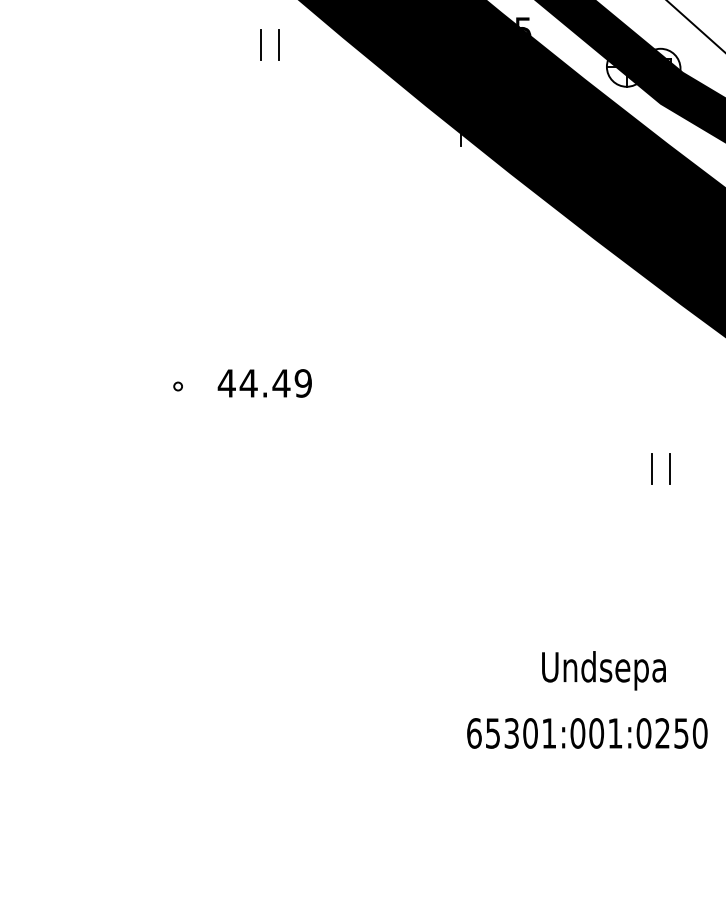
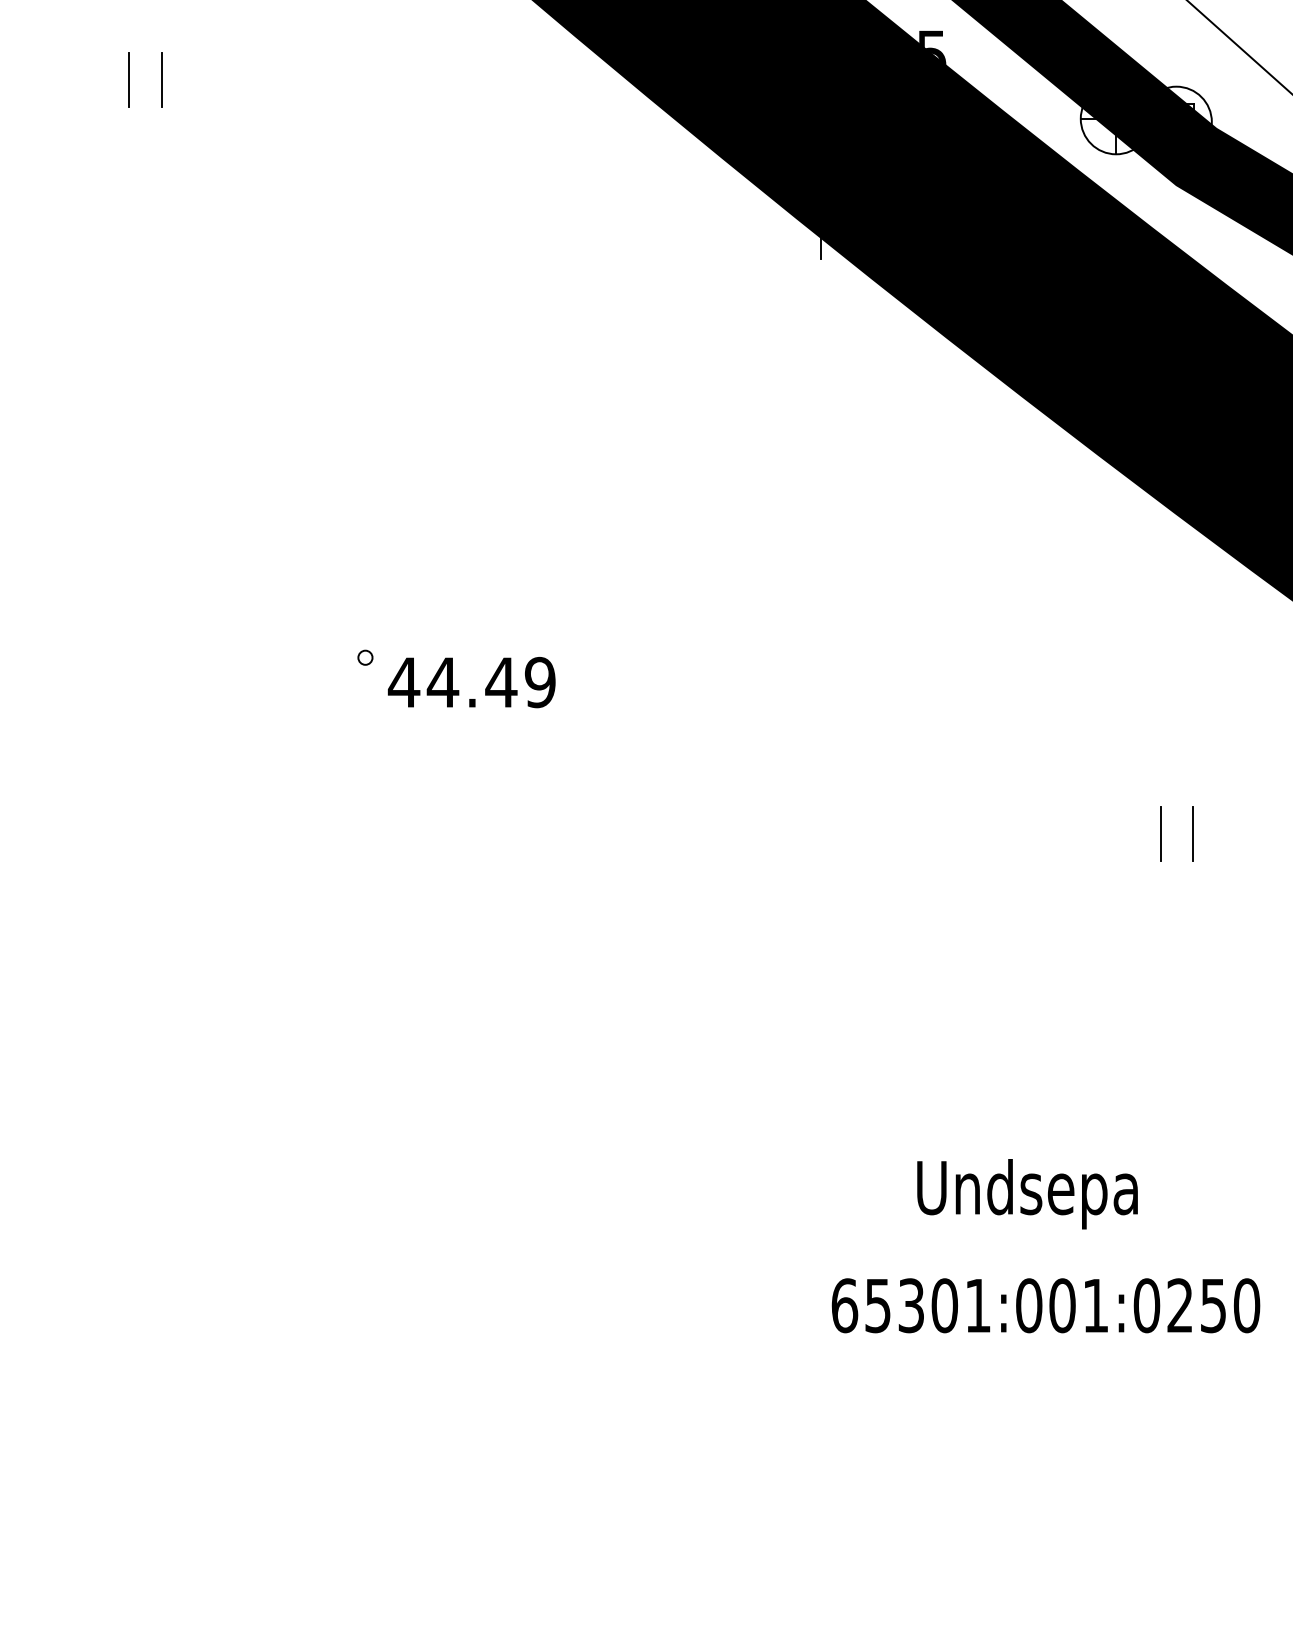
part: (261, 44) -> (131, 79), moved
circle: (177, 386) -> (364, 657), moved
text: (603, 670) -> (1026, 1193), moved

